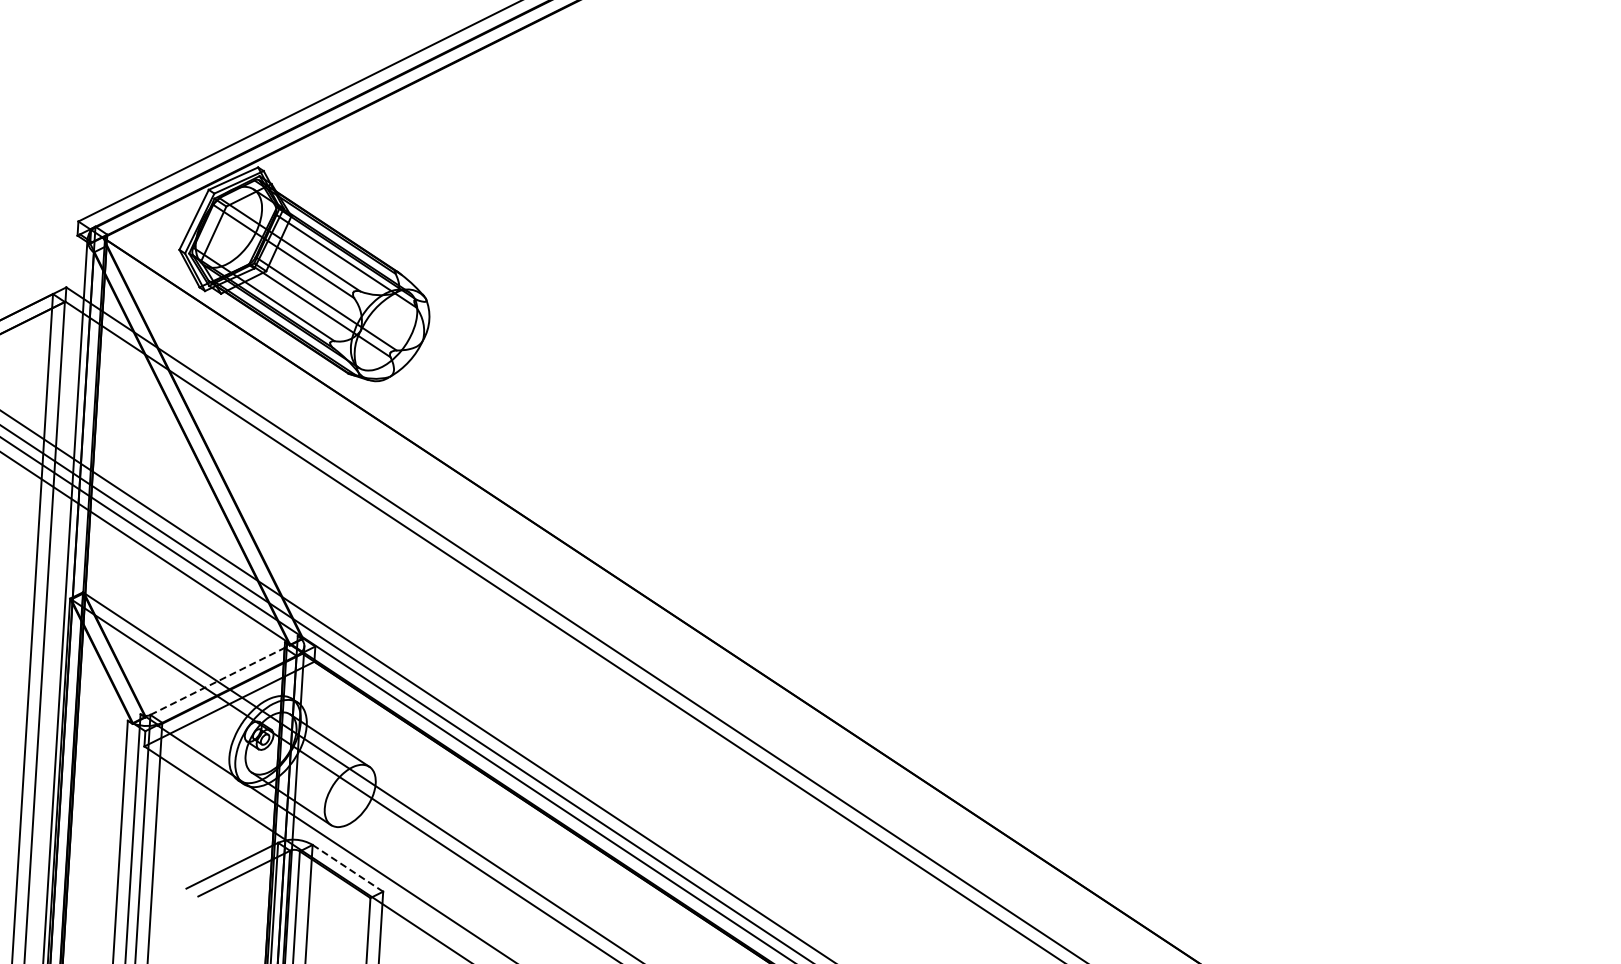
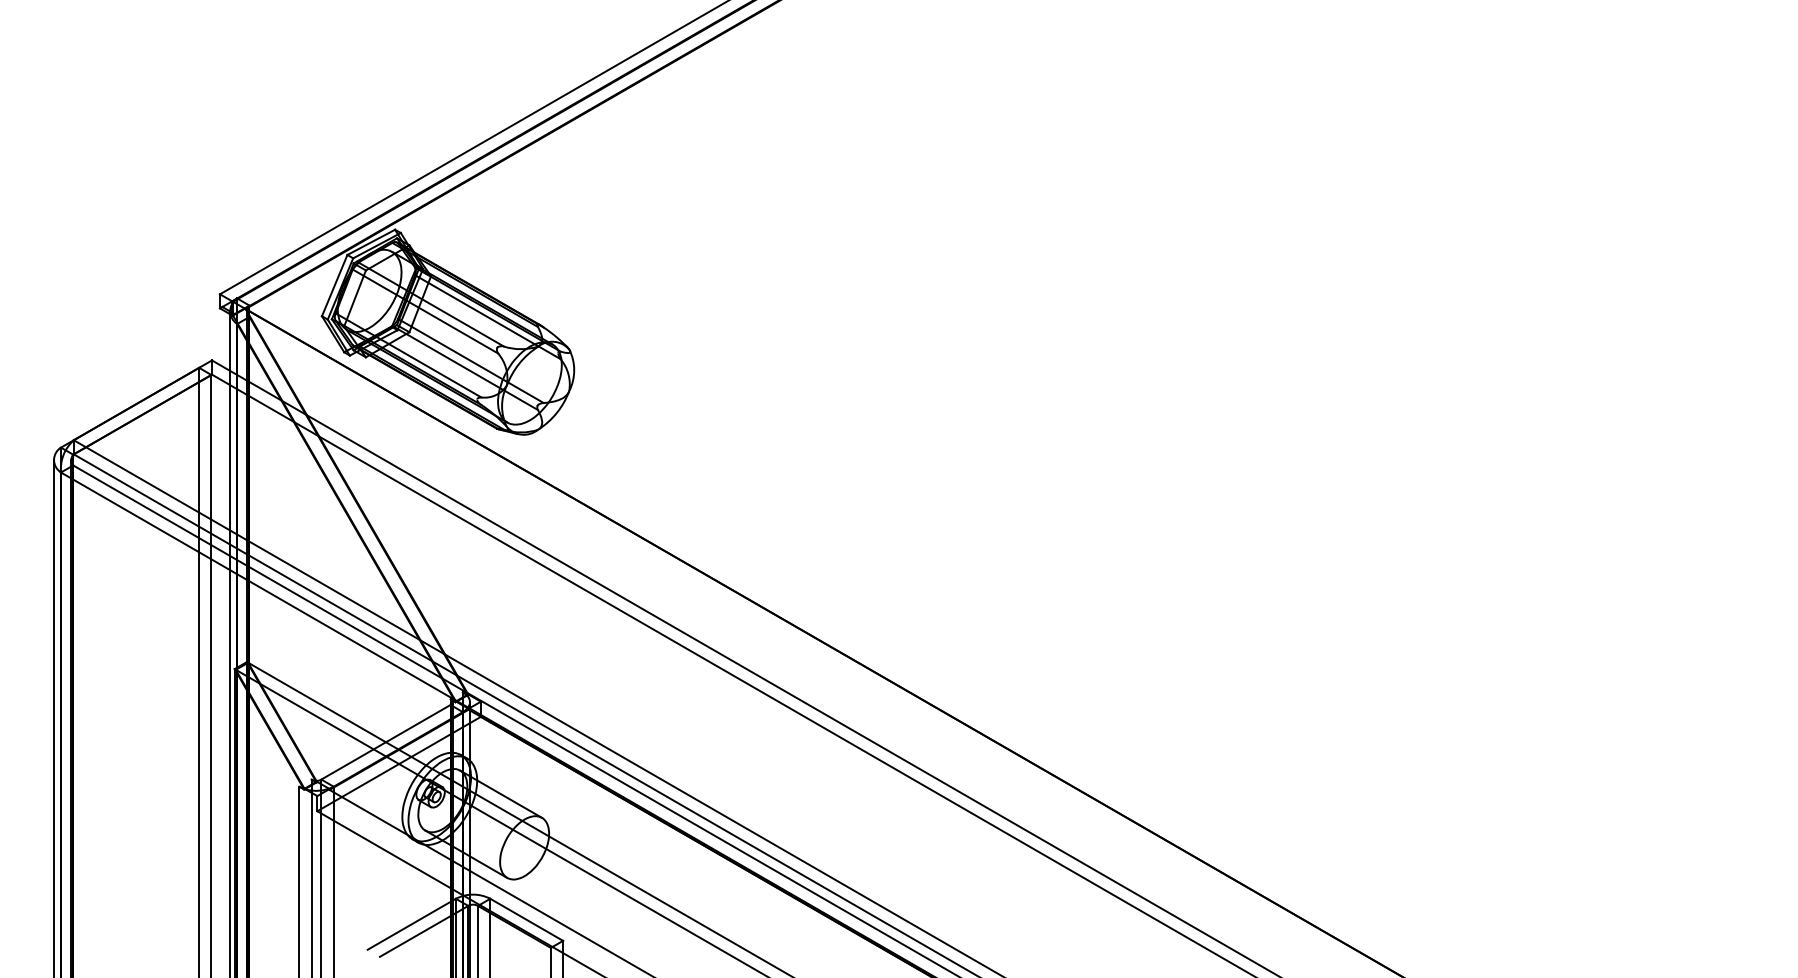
line: (218, 681) -> (386, 742), dashed -> solid
line: (347, 867) -> (526, 919), dashed -> solid

